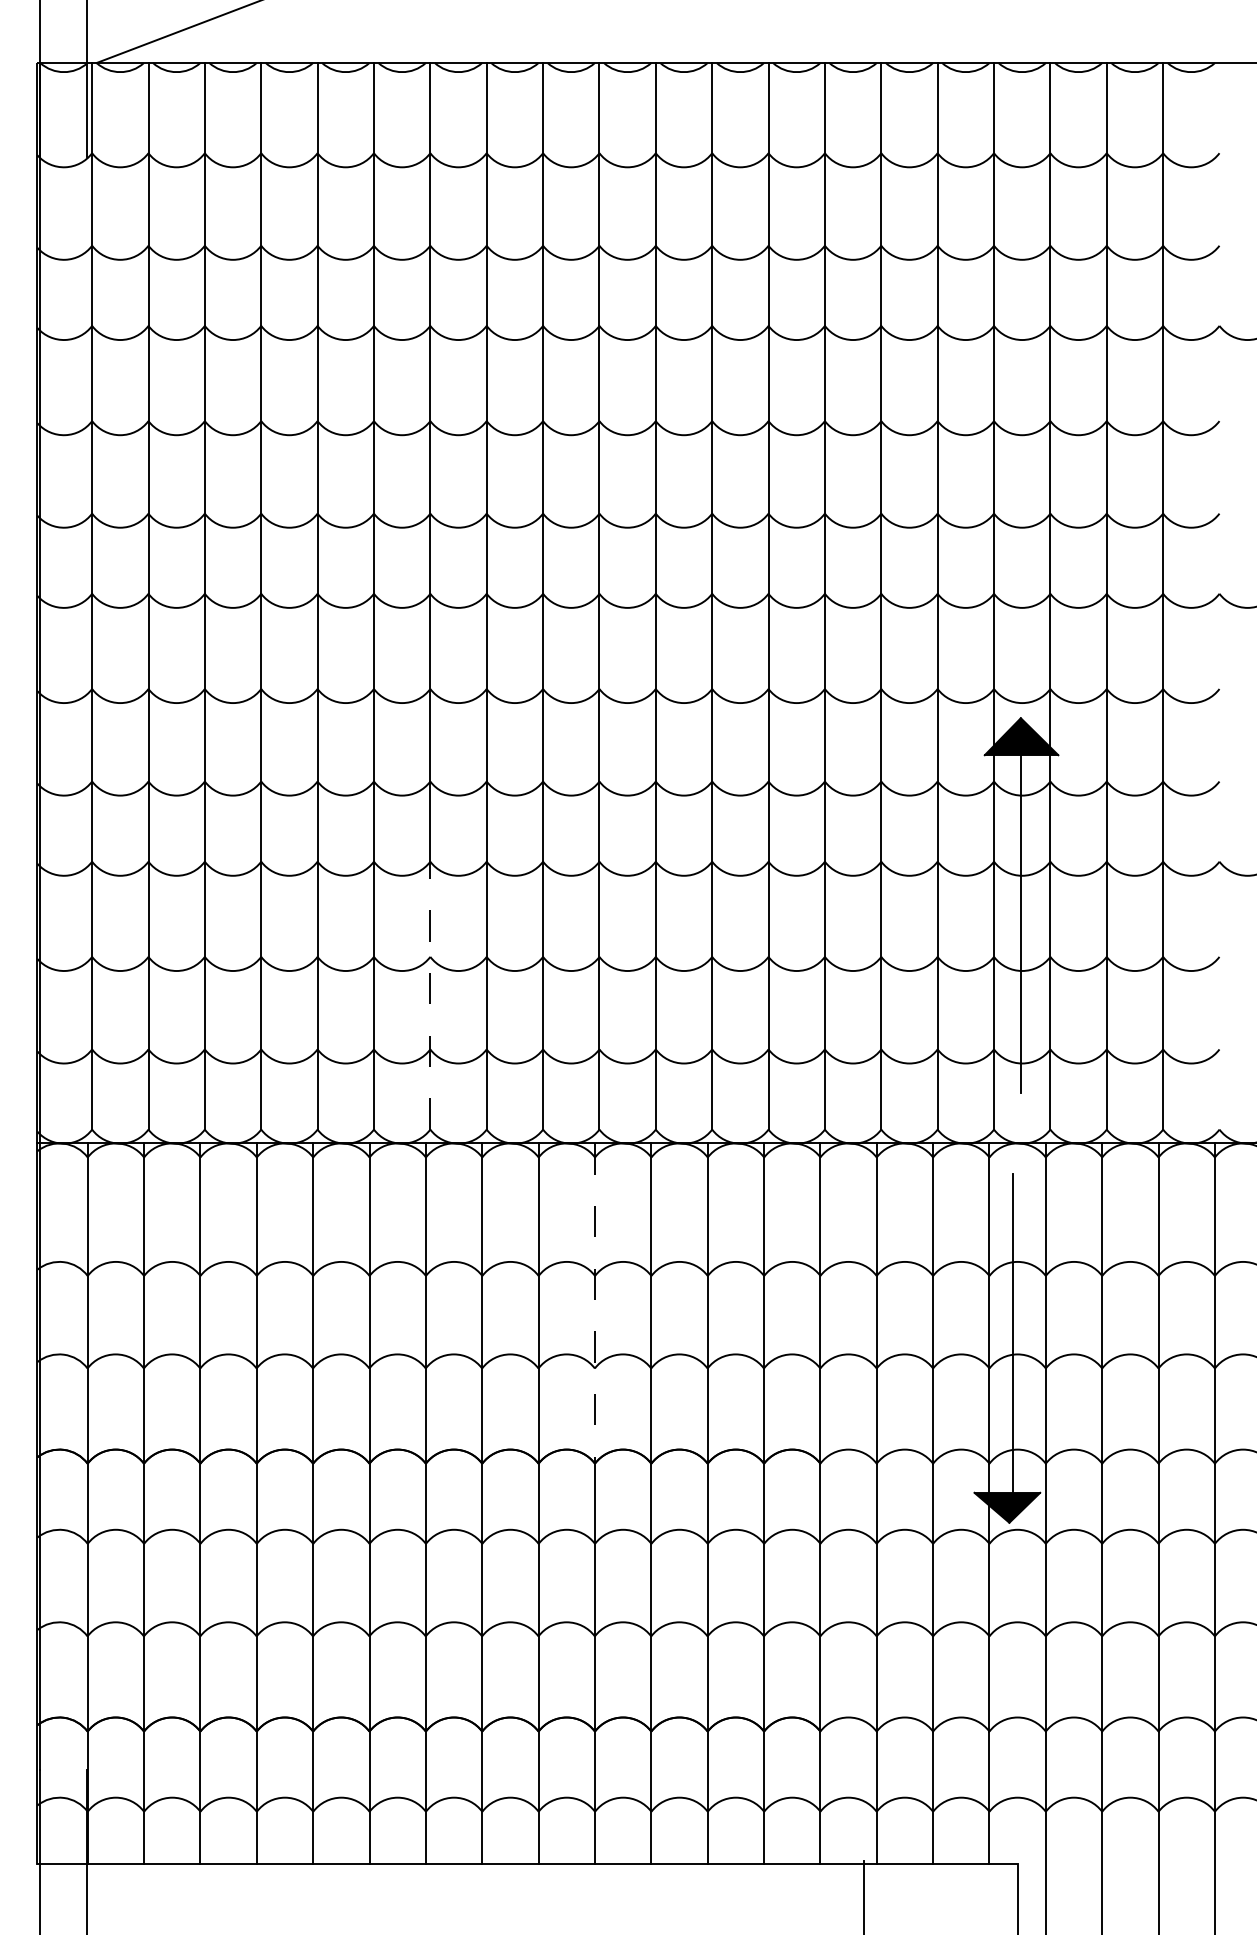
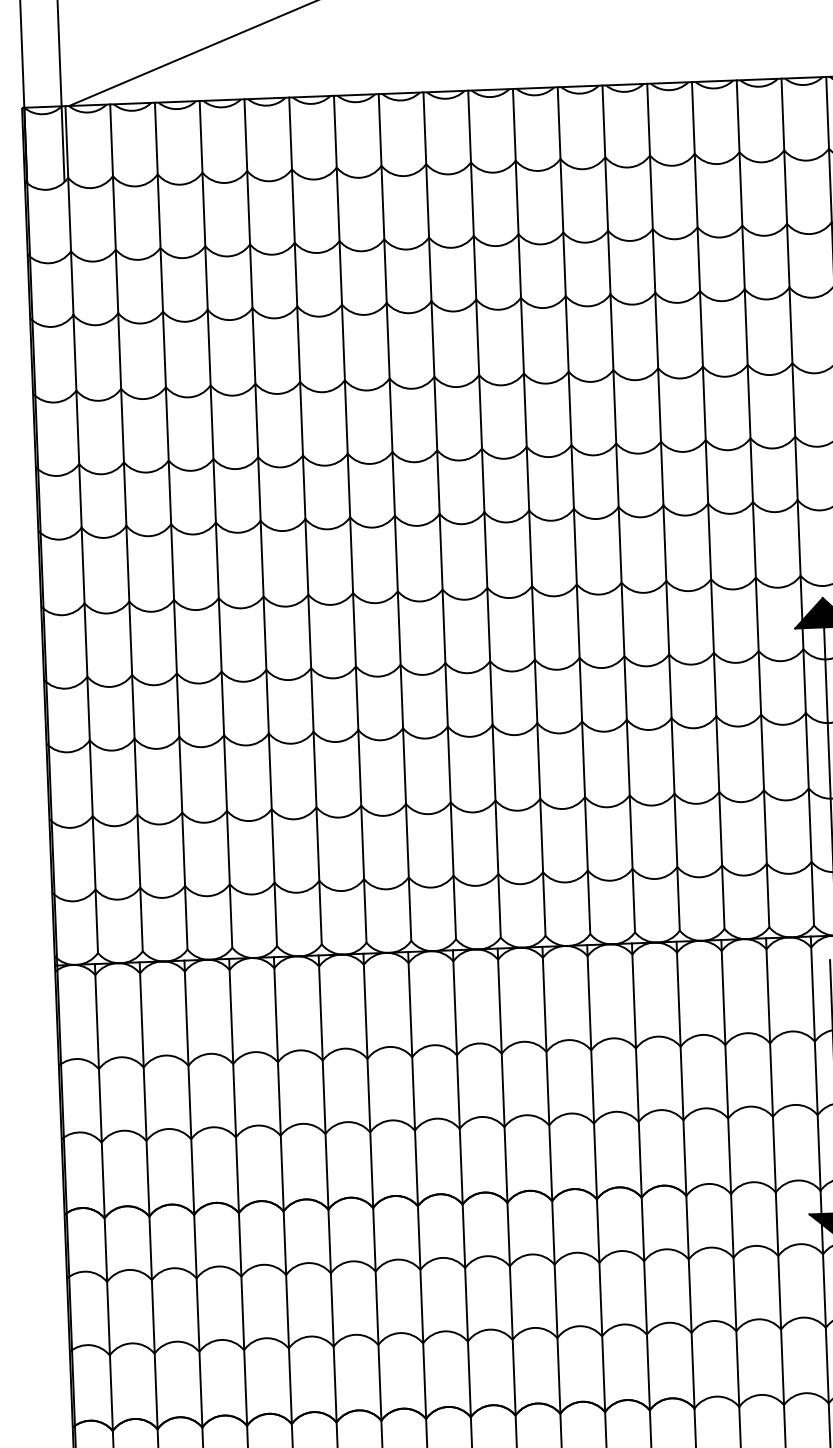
line: (430, 995) -> (362, 836), dashed -> solid
line: (595, 1303) -> (502, 1075), dashed -> solid

